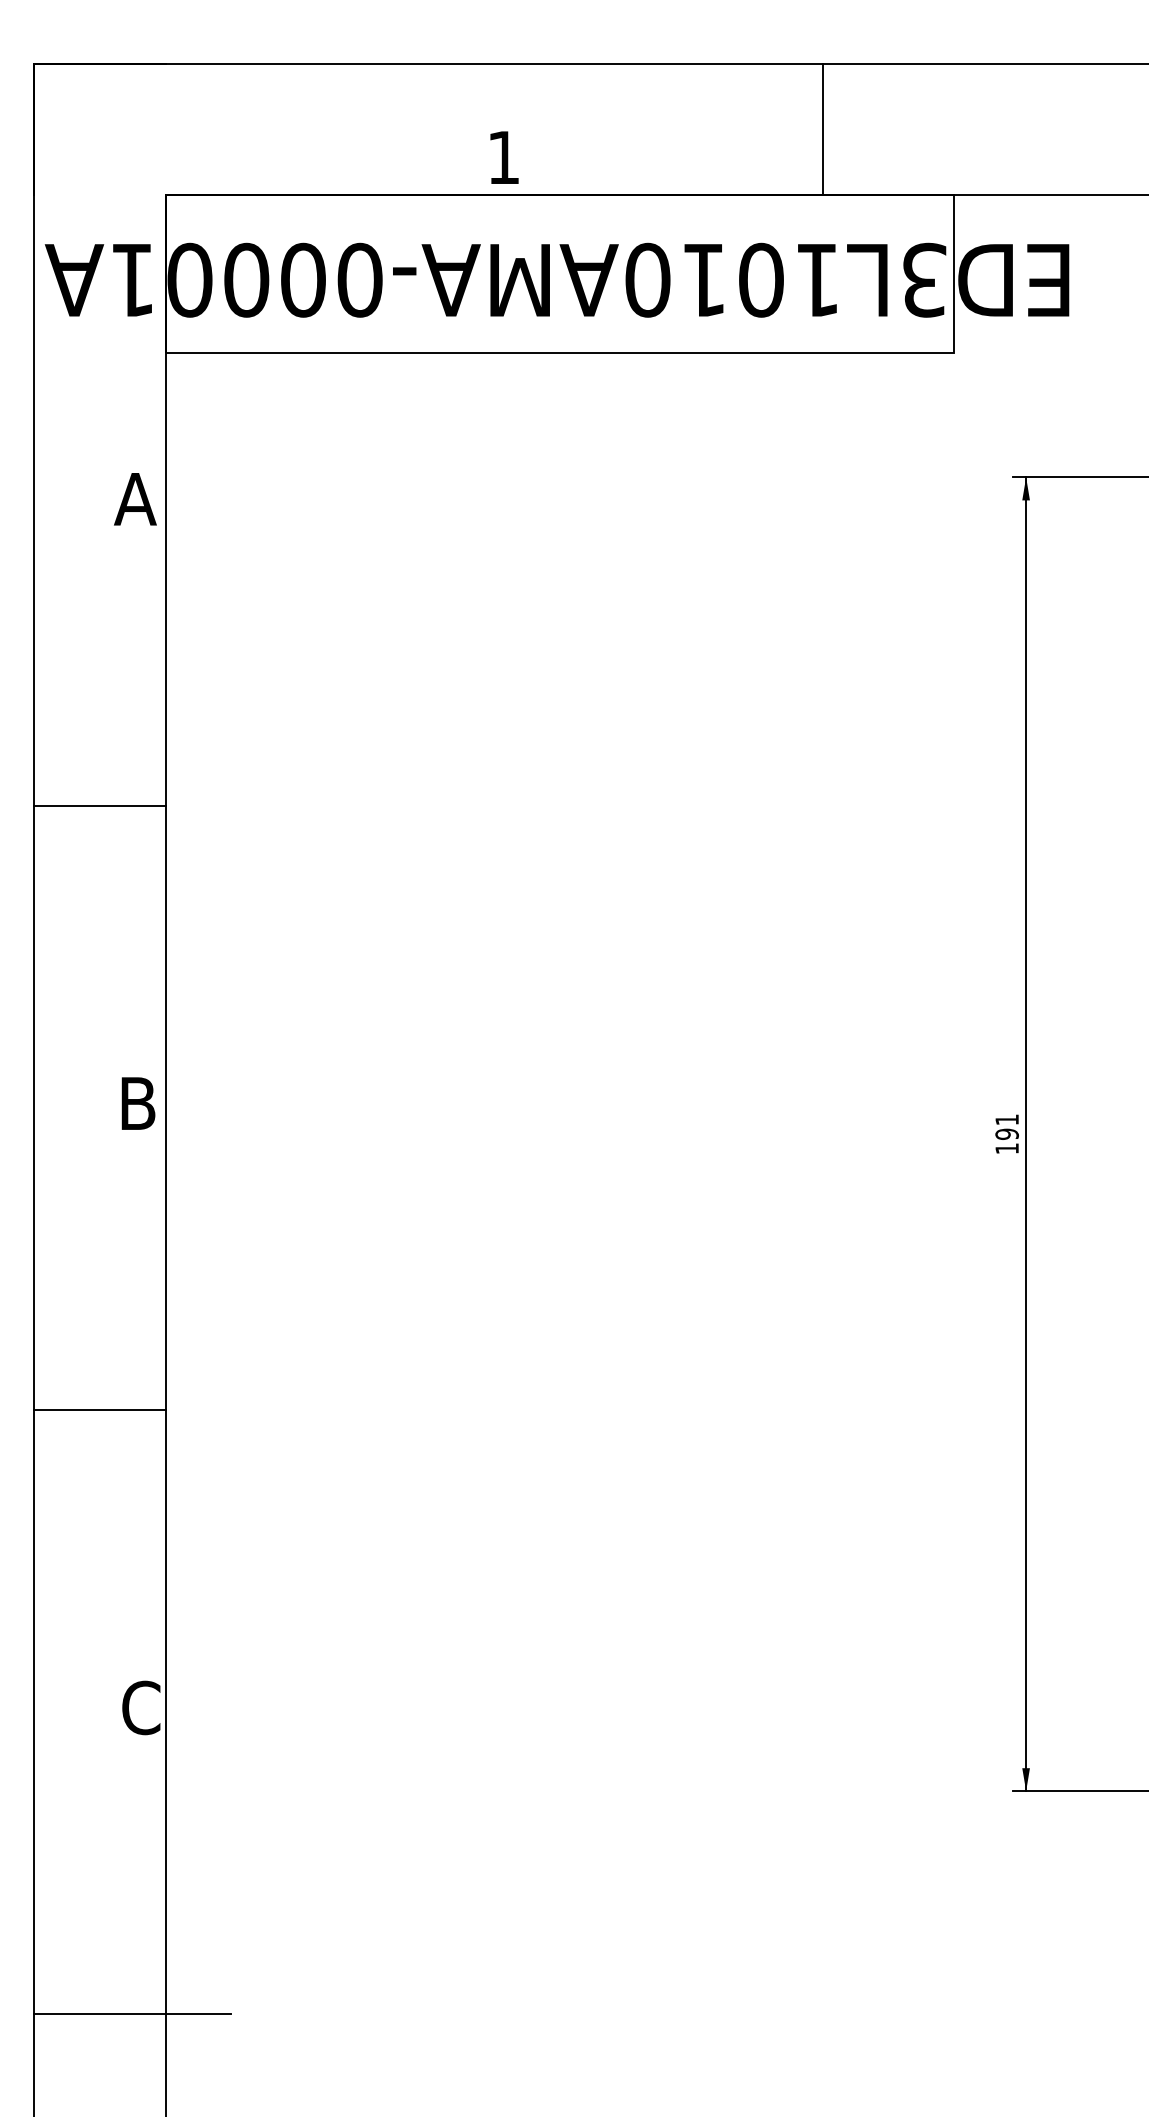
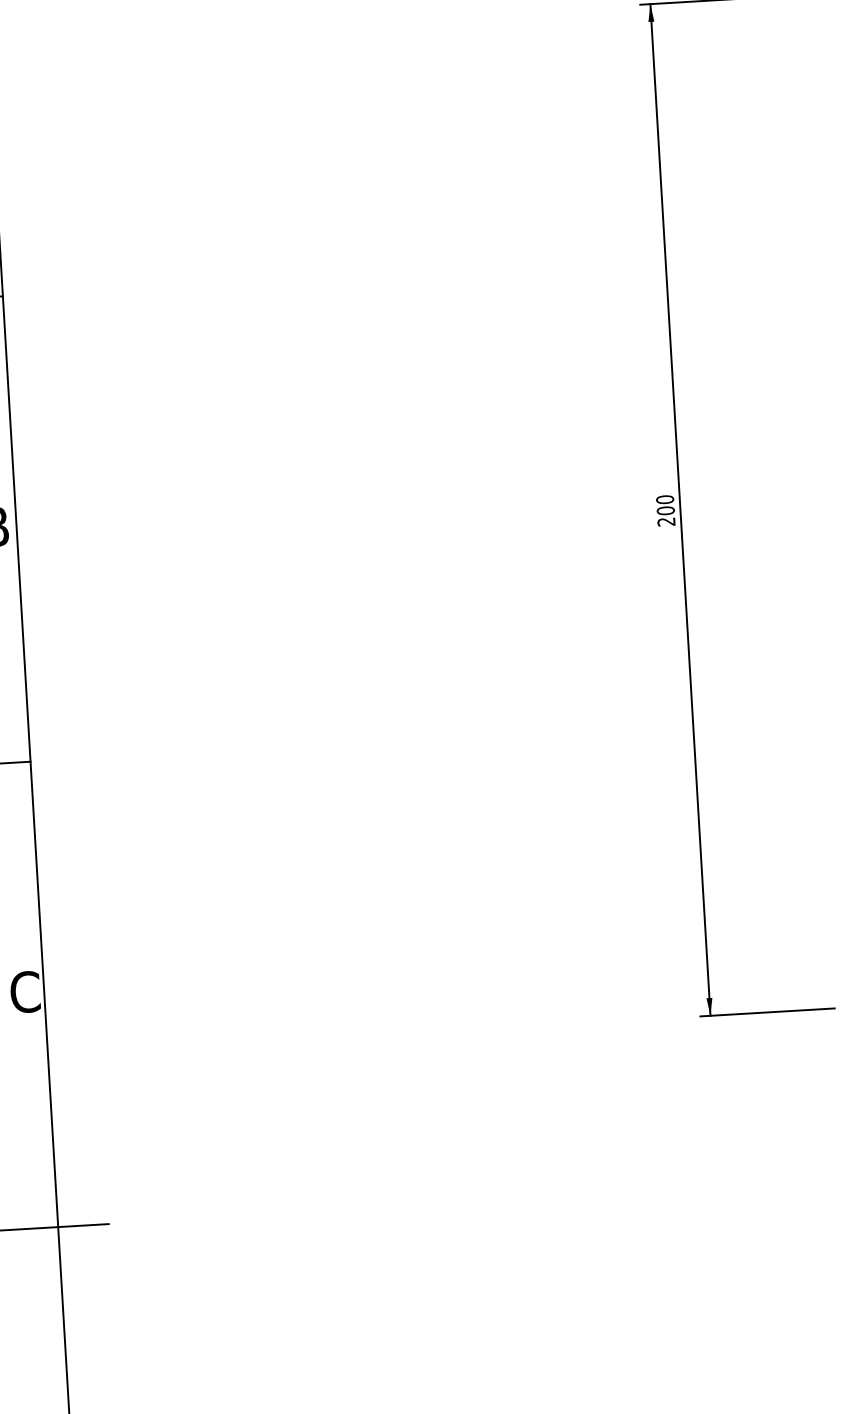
text: (1006, 1134) -> (665, 511), 191 -> 200

